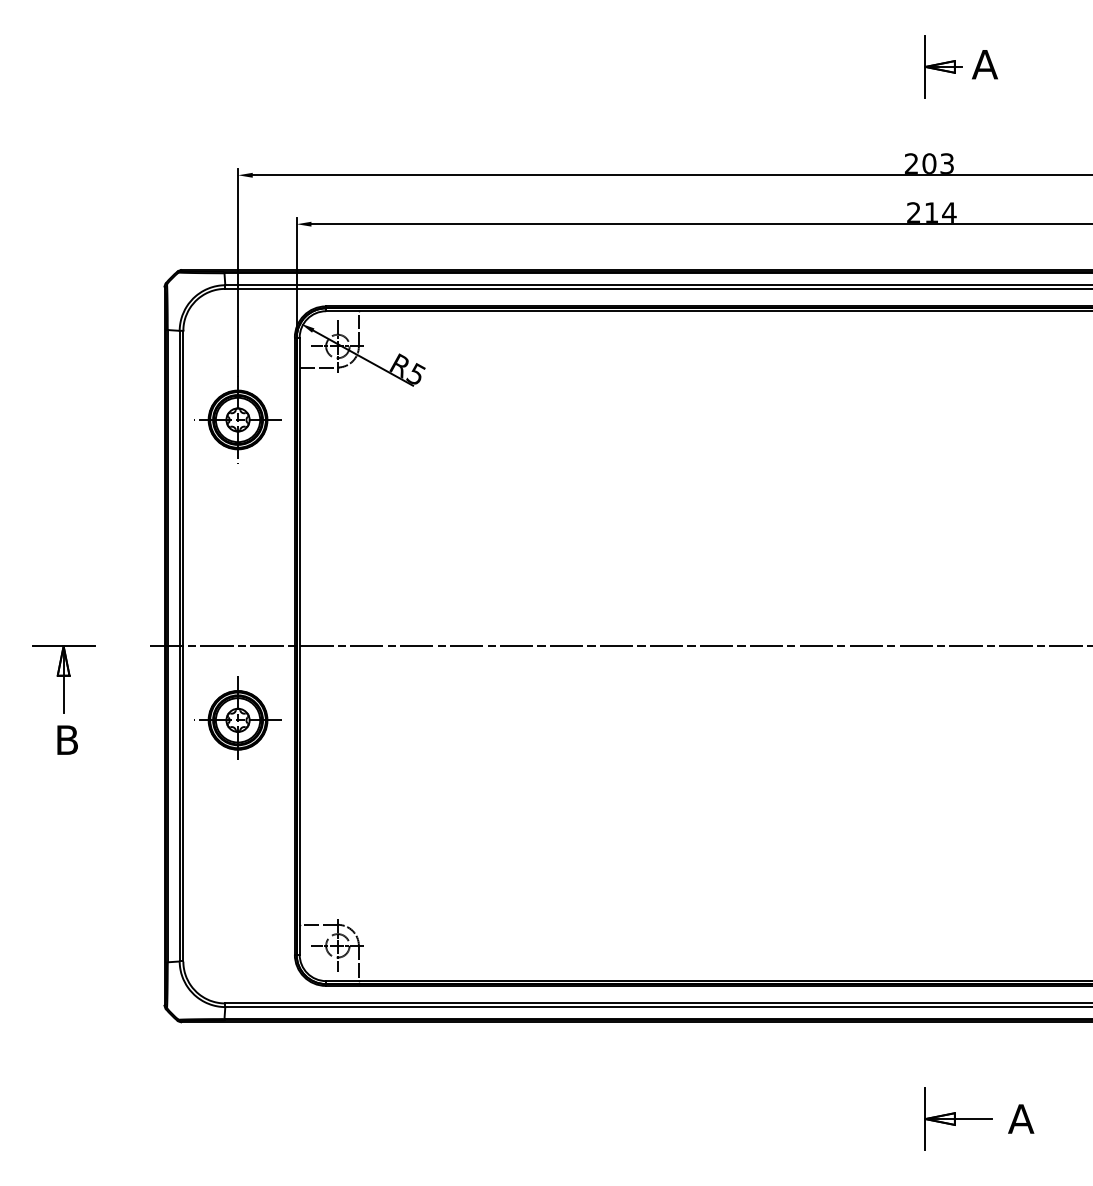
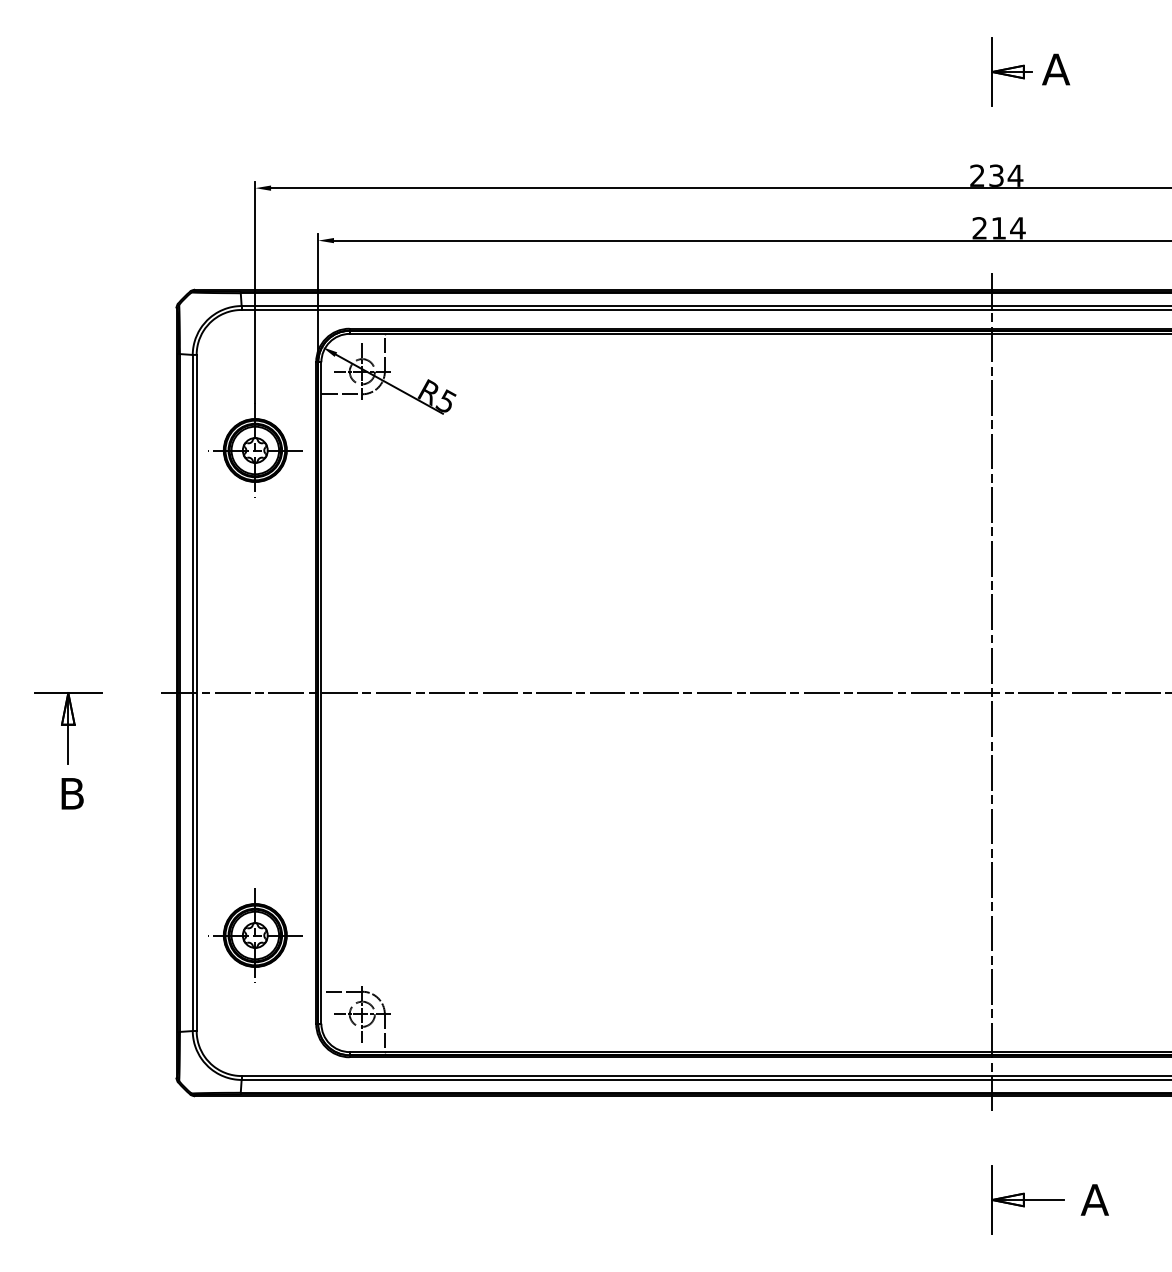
text: (938, 163) -> (1006, 175), 203 -> 234
line: (925, 645) -> (992, 692), added
part: (237, 717) -> (254, 932), moved

